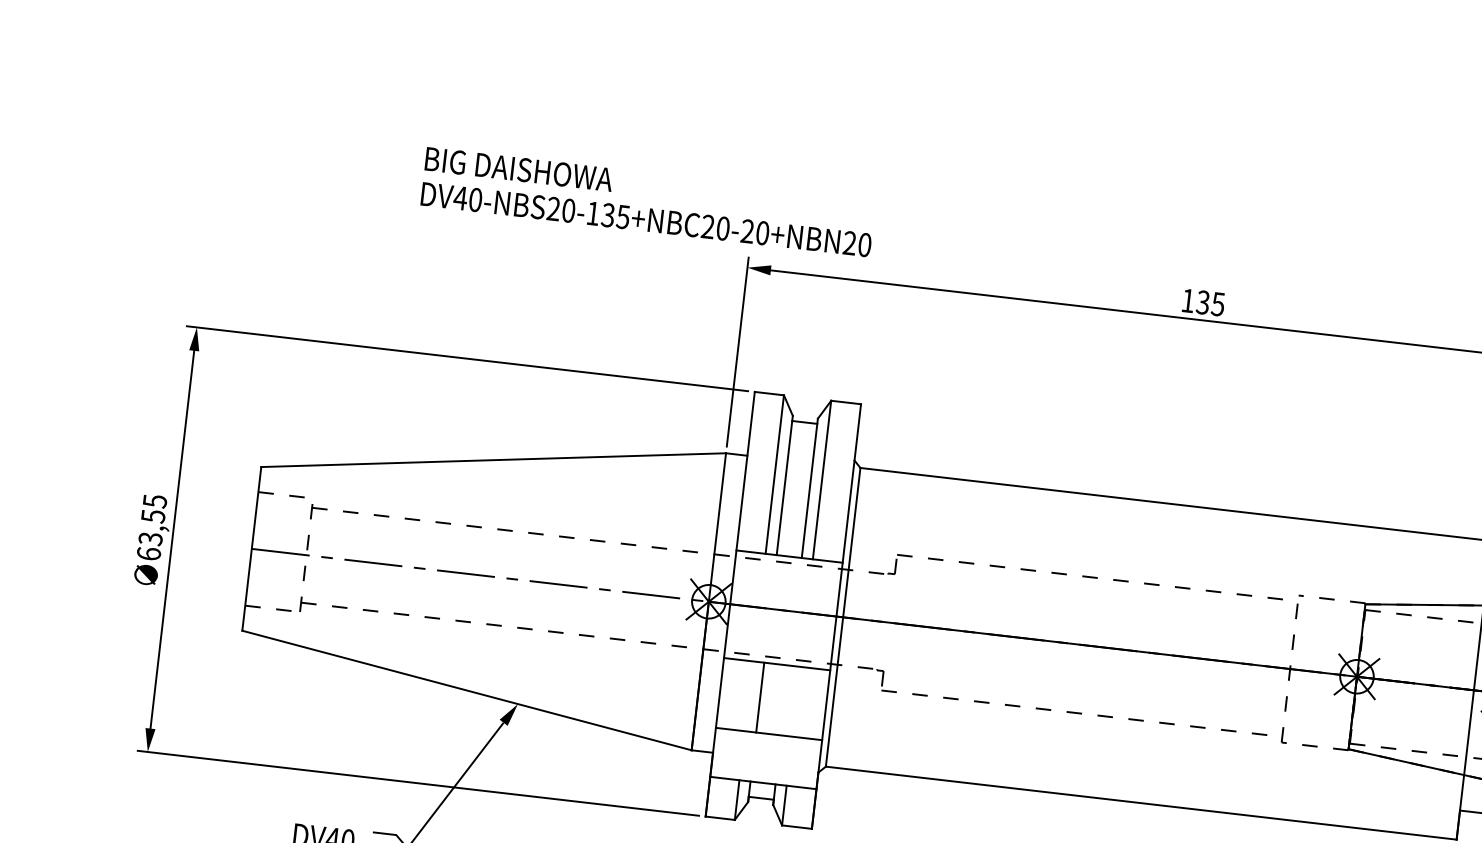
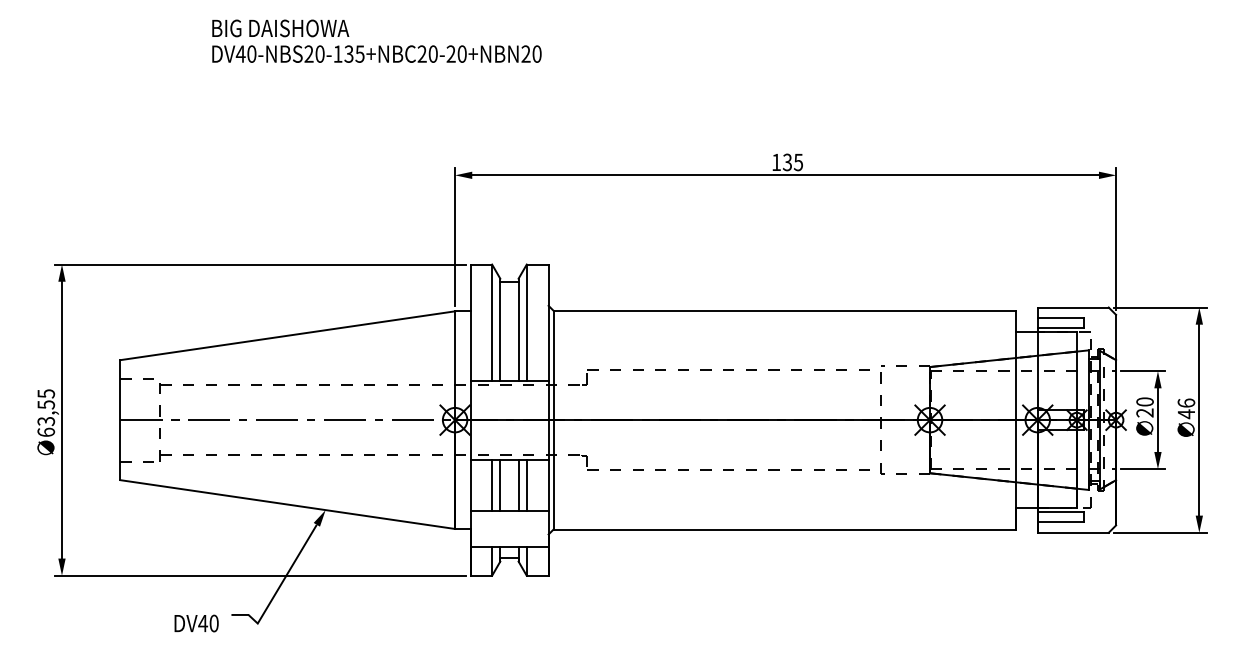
text: (647, 201) -> (376, 40), moved
line: (749, 695) -> (492, 484), added
line: (785, 699) -> (518, 484), added
line: (796, 700) -> (526, 484), added

